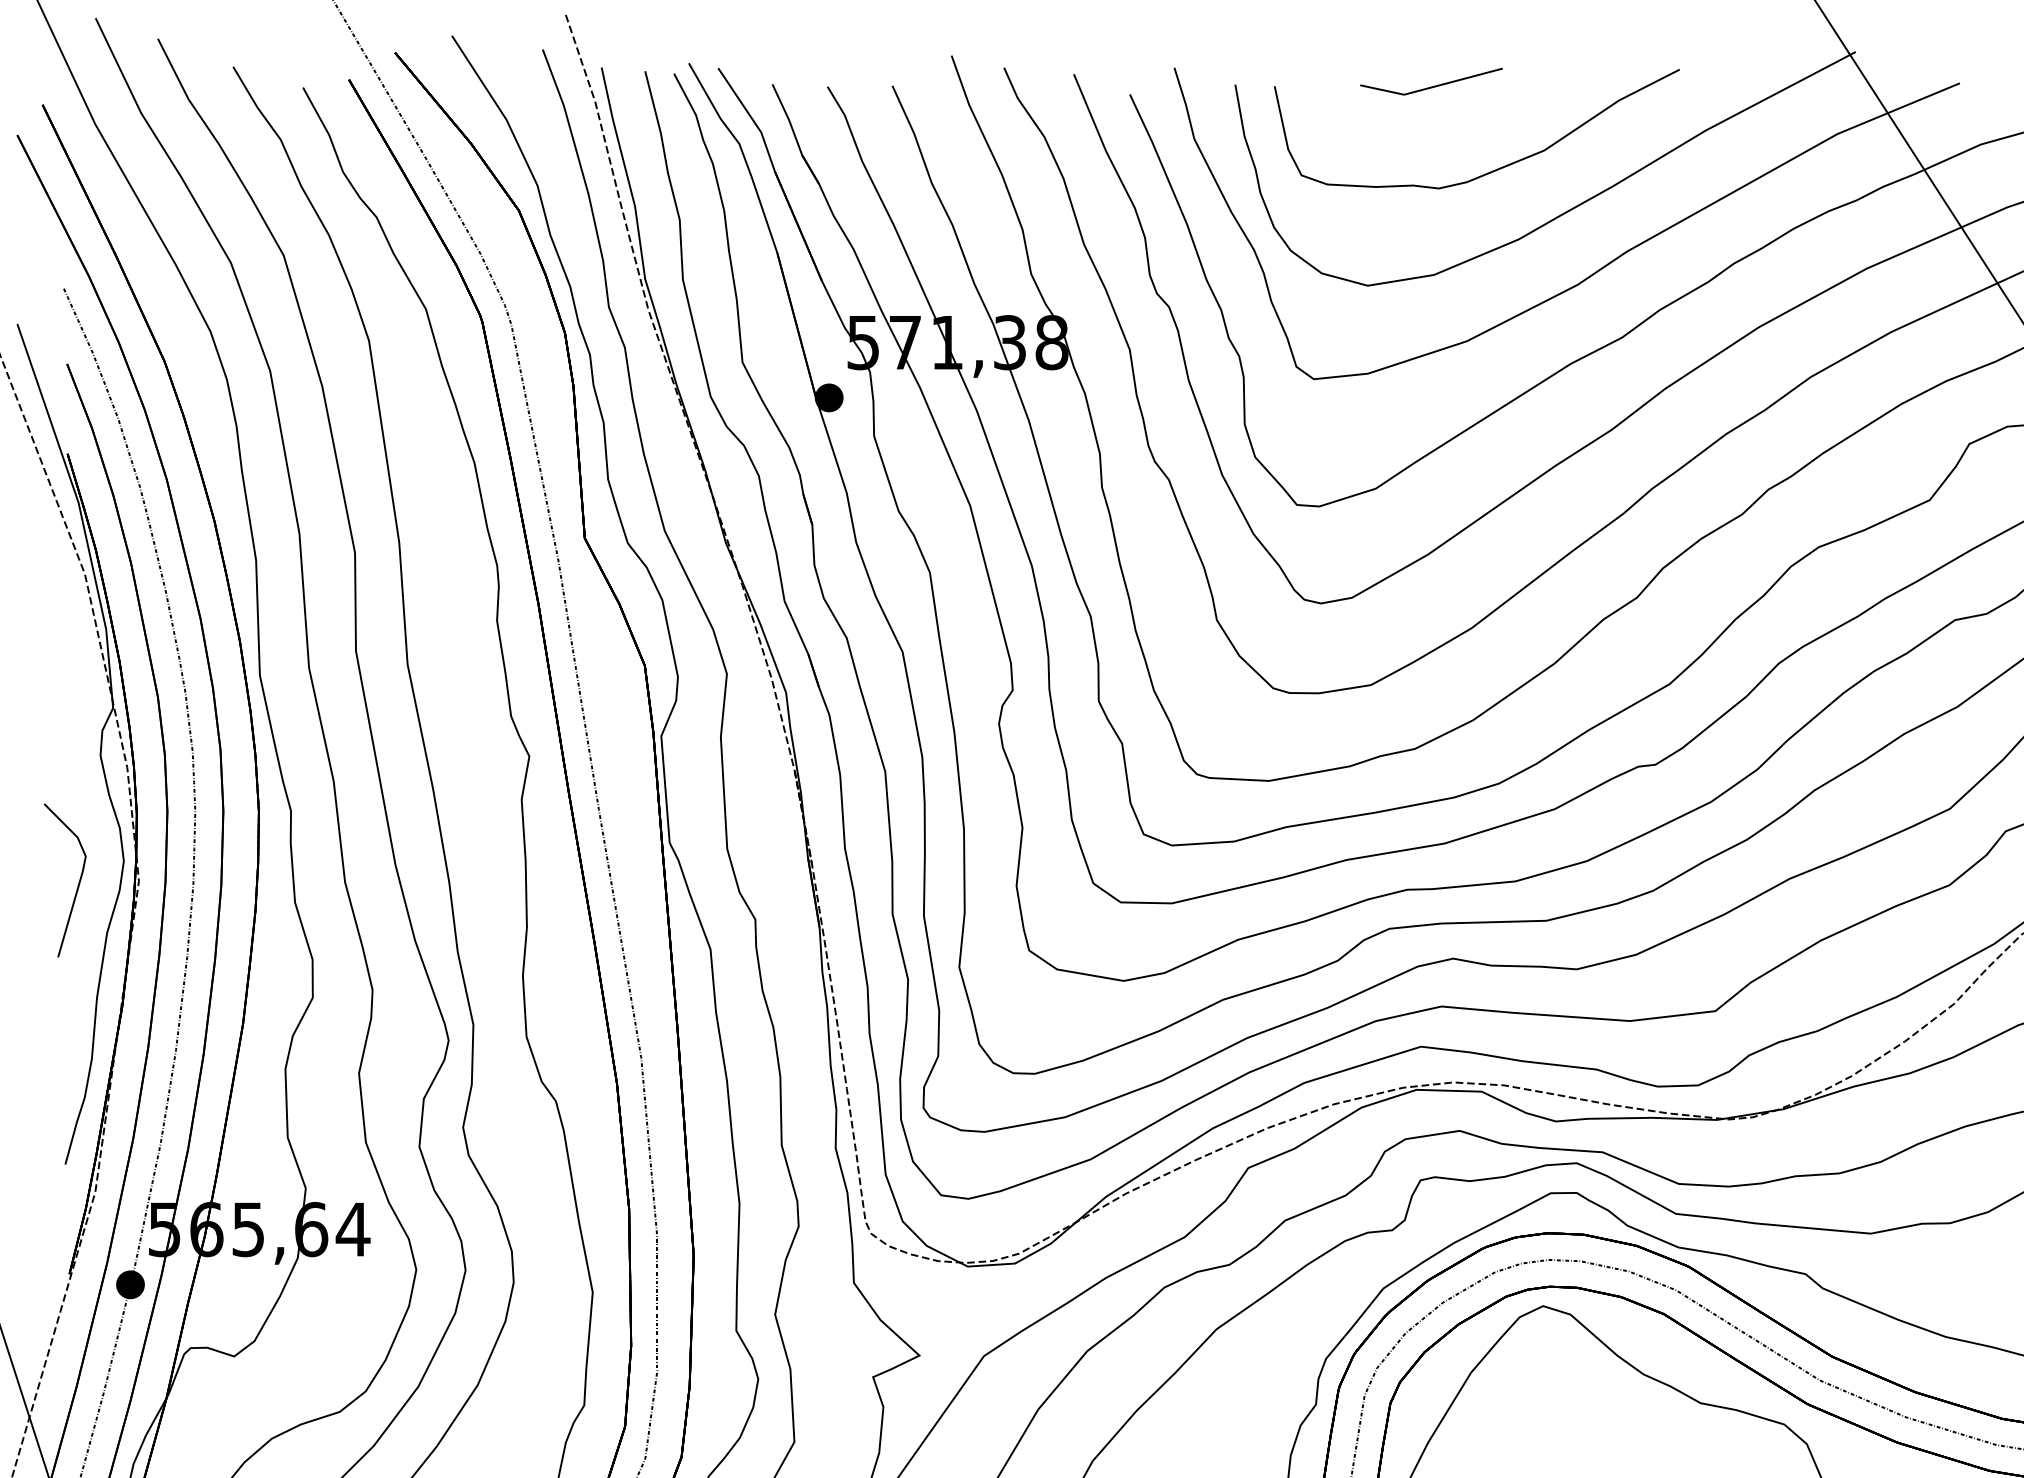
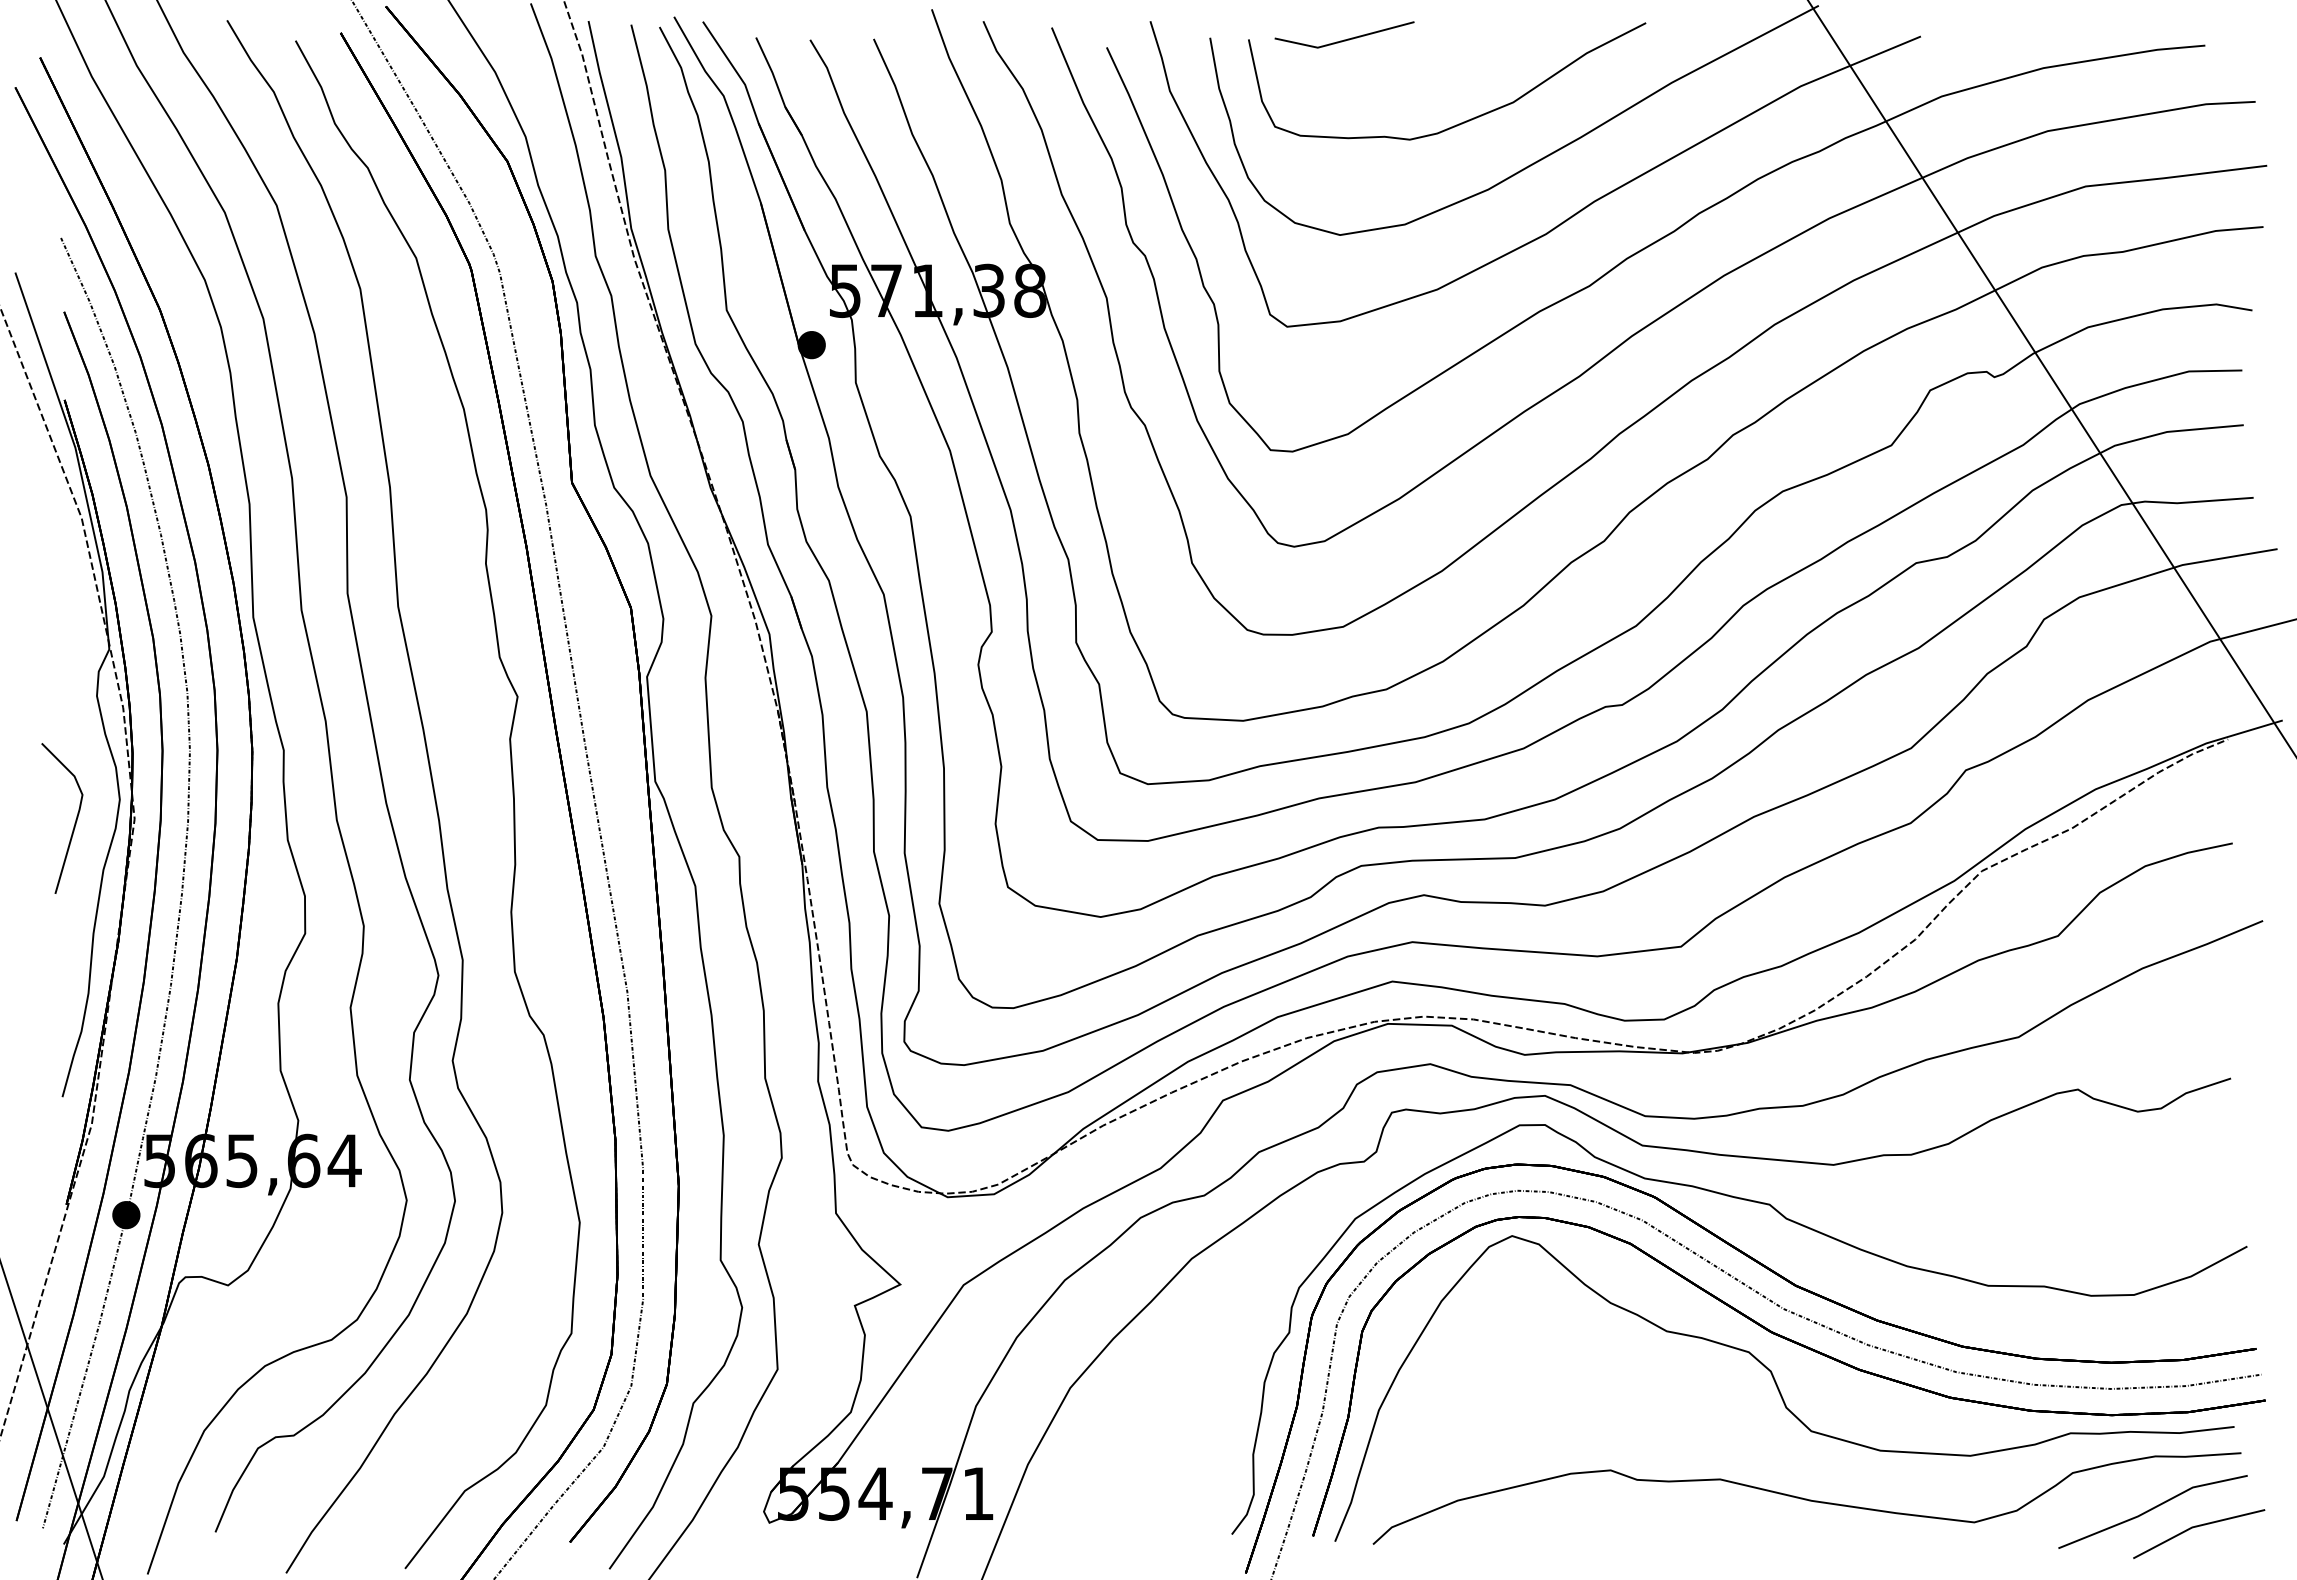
part: (1431, 81) -> (1344, 34), moved

